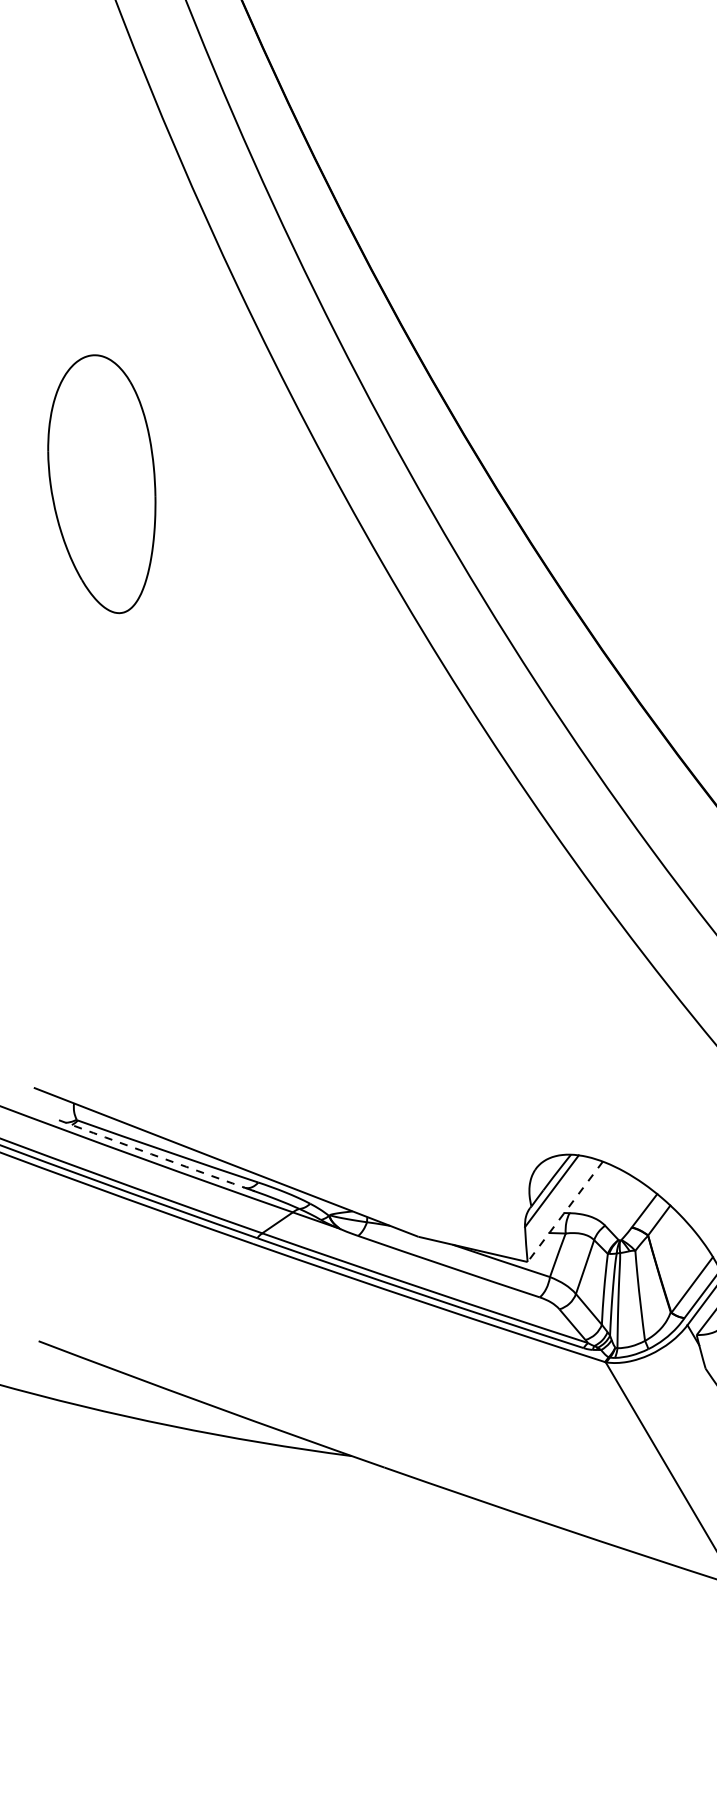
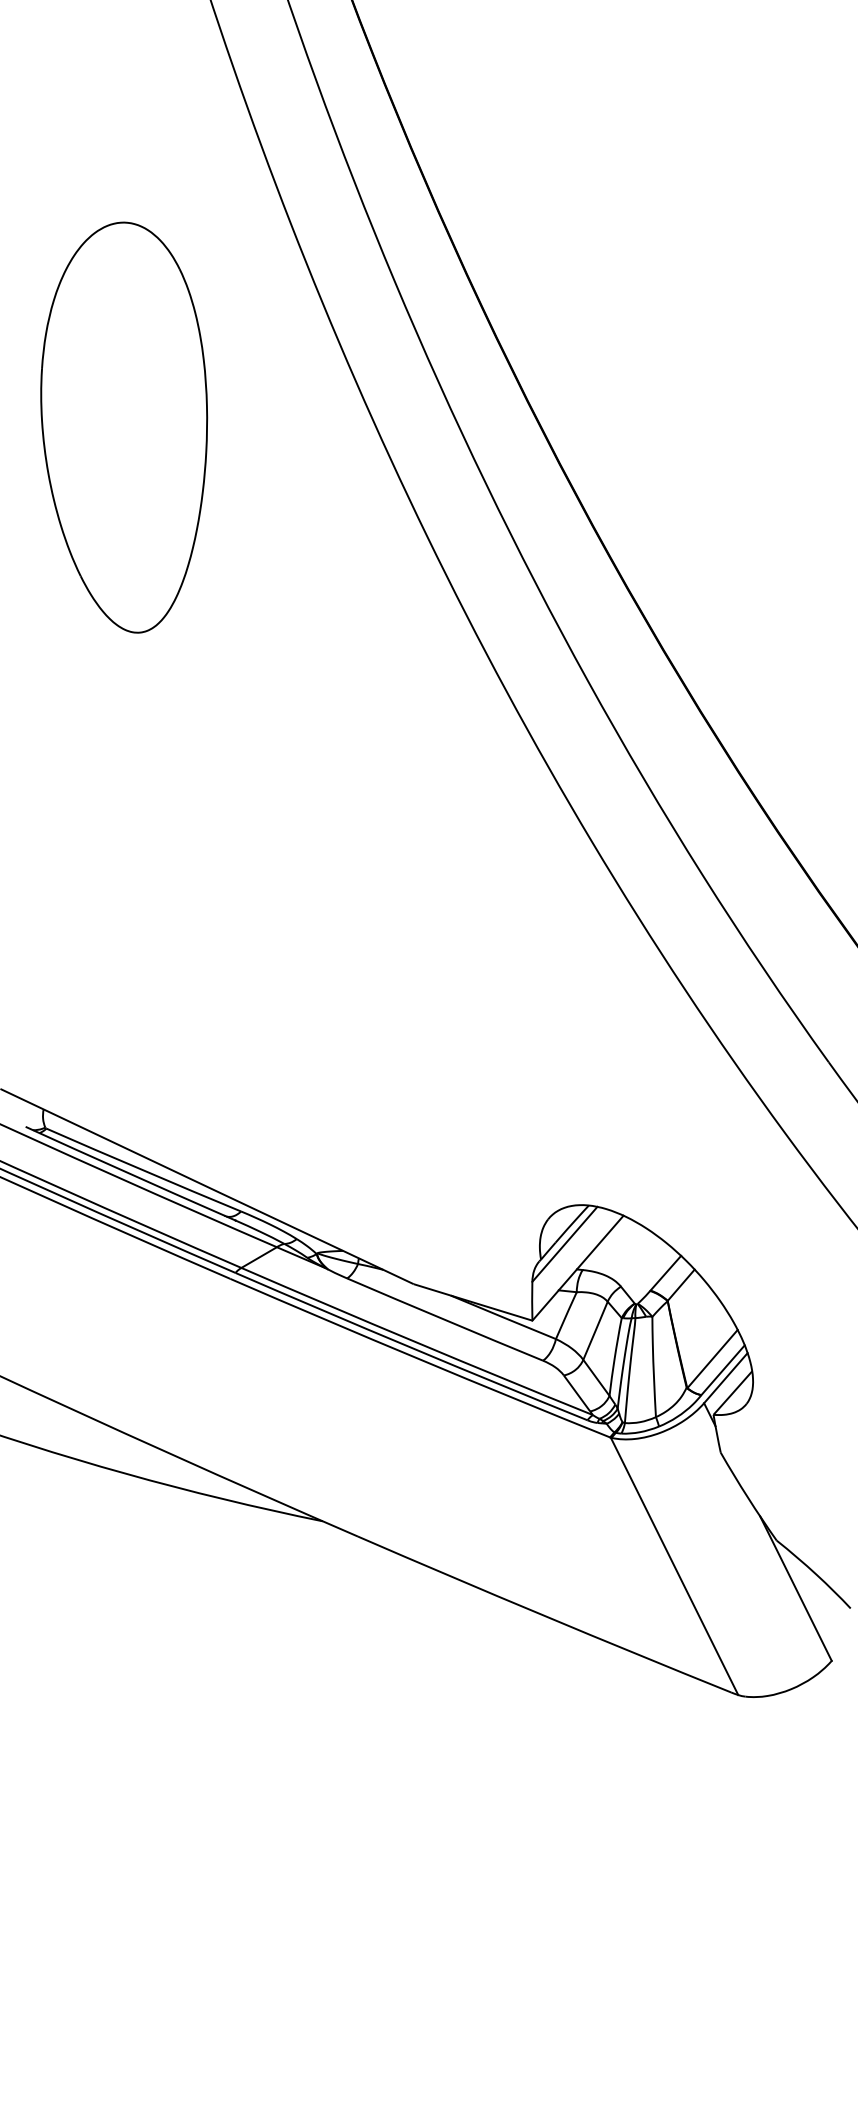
part: (102, 484) -> (124, 427), size x1.43
arc: (151, 1153) -> (125, 1171), dashed -> solid
line: (565, 1212) -> (578, 1268), dashed -> solid

